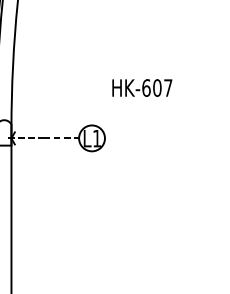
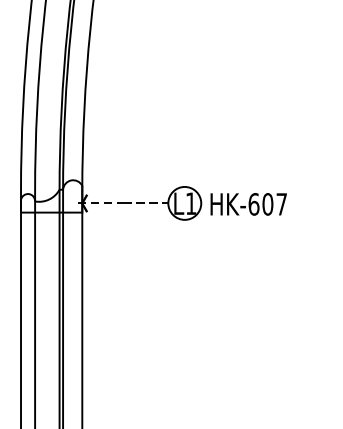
text: (142, 88) -> (248, 204), moved

